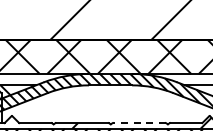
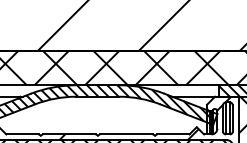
line: (139, 123) -> (126, 134), dashed -> solid

